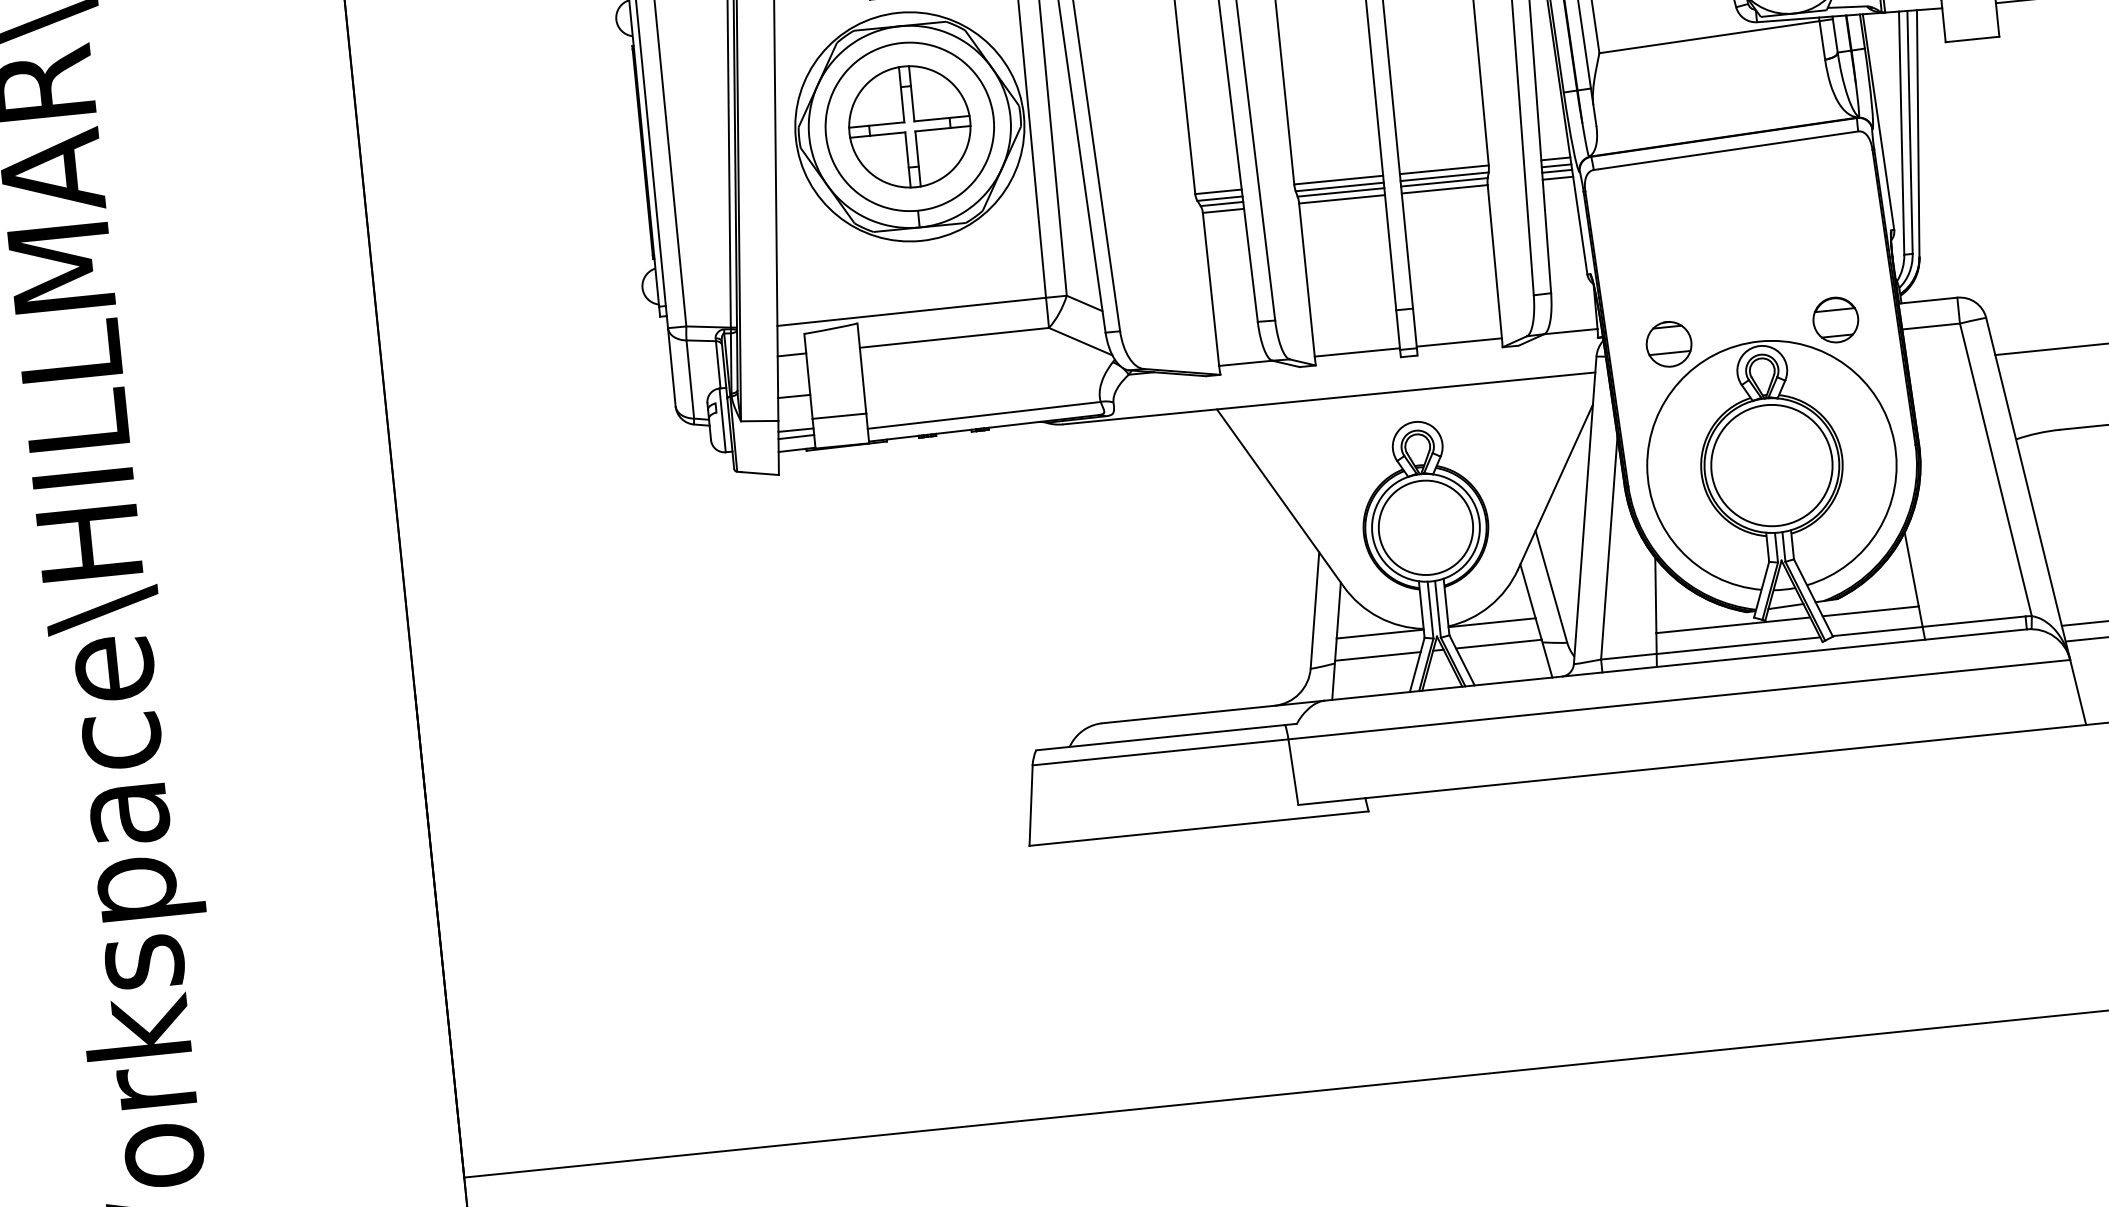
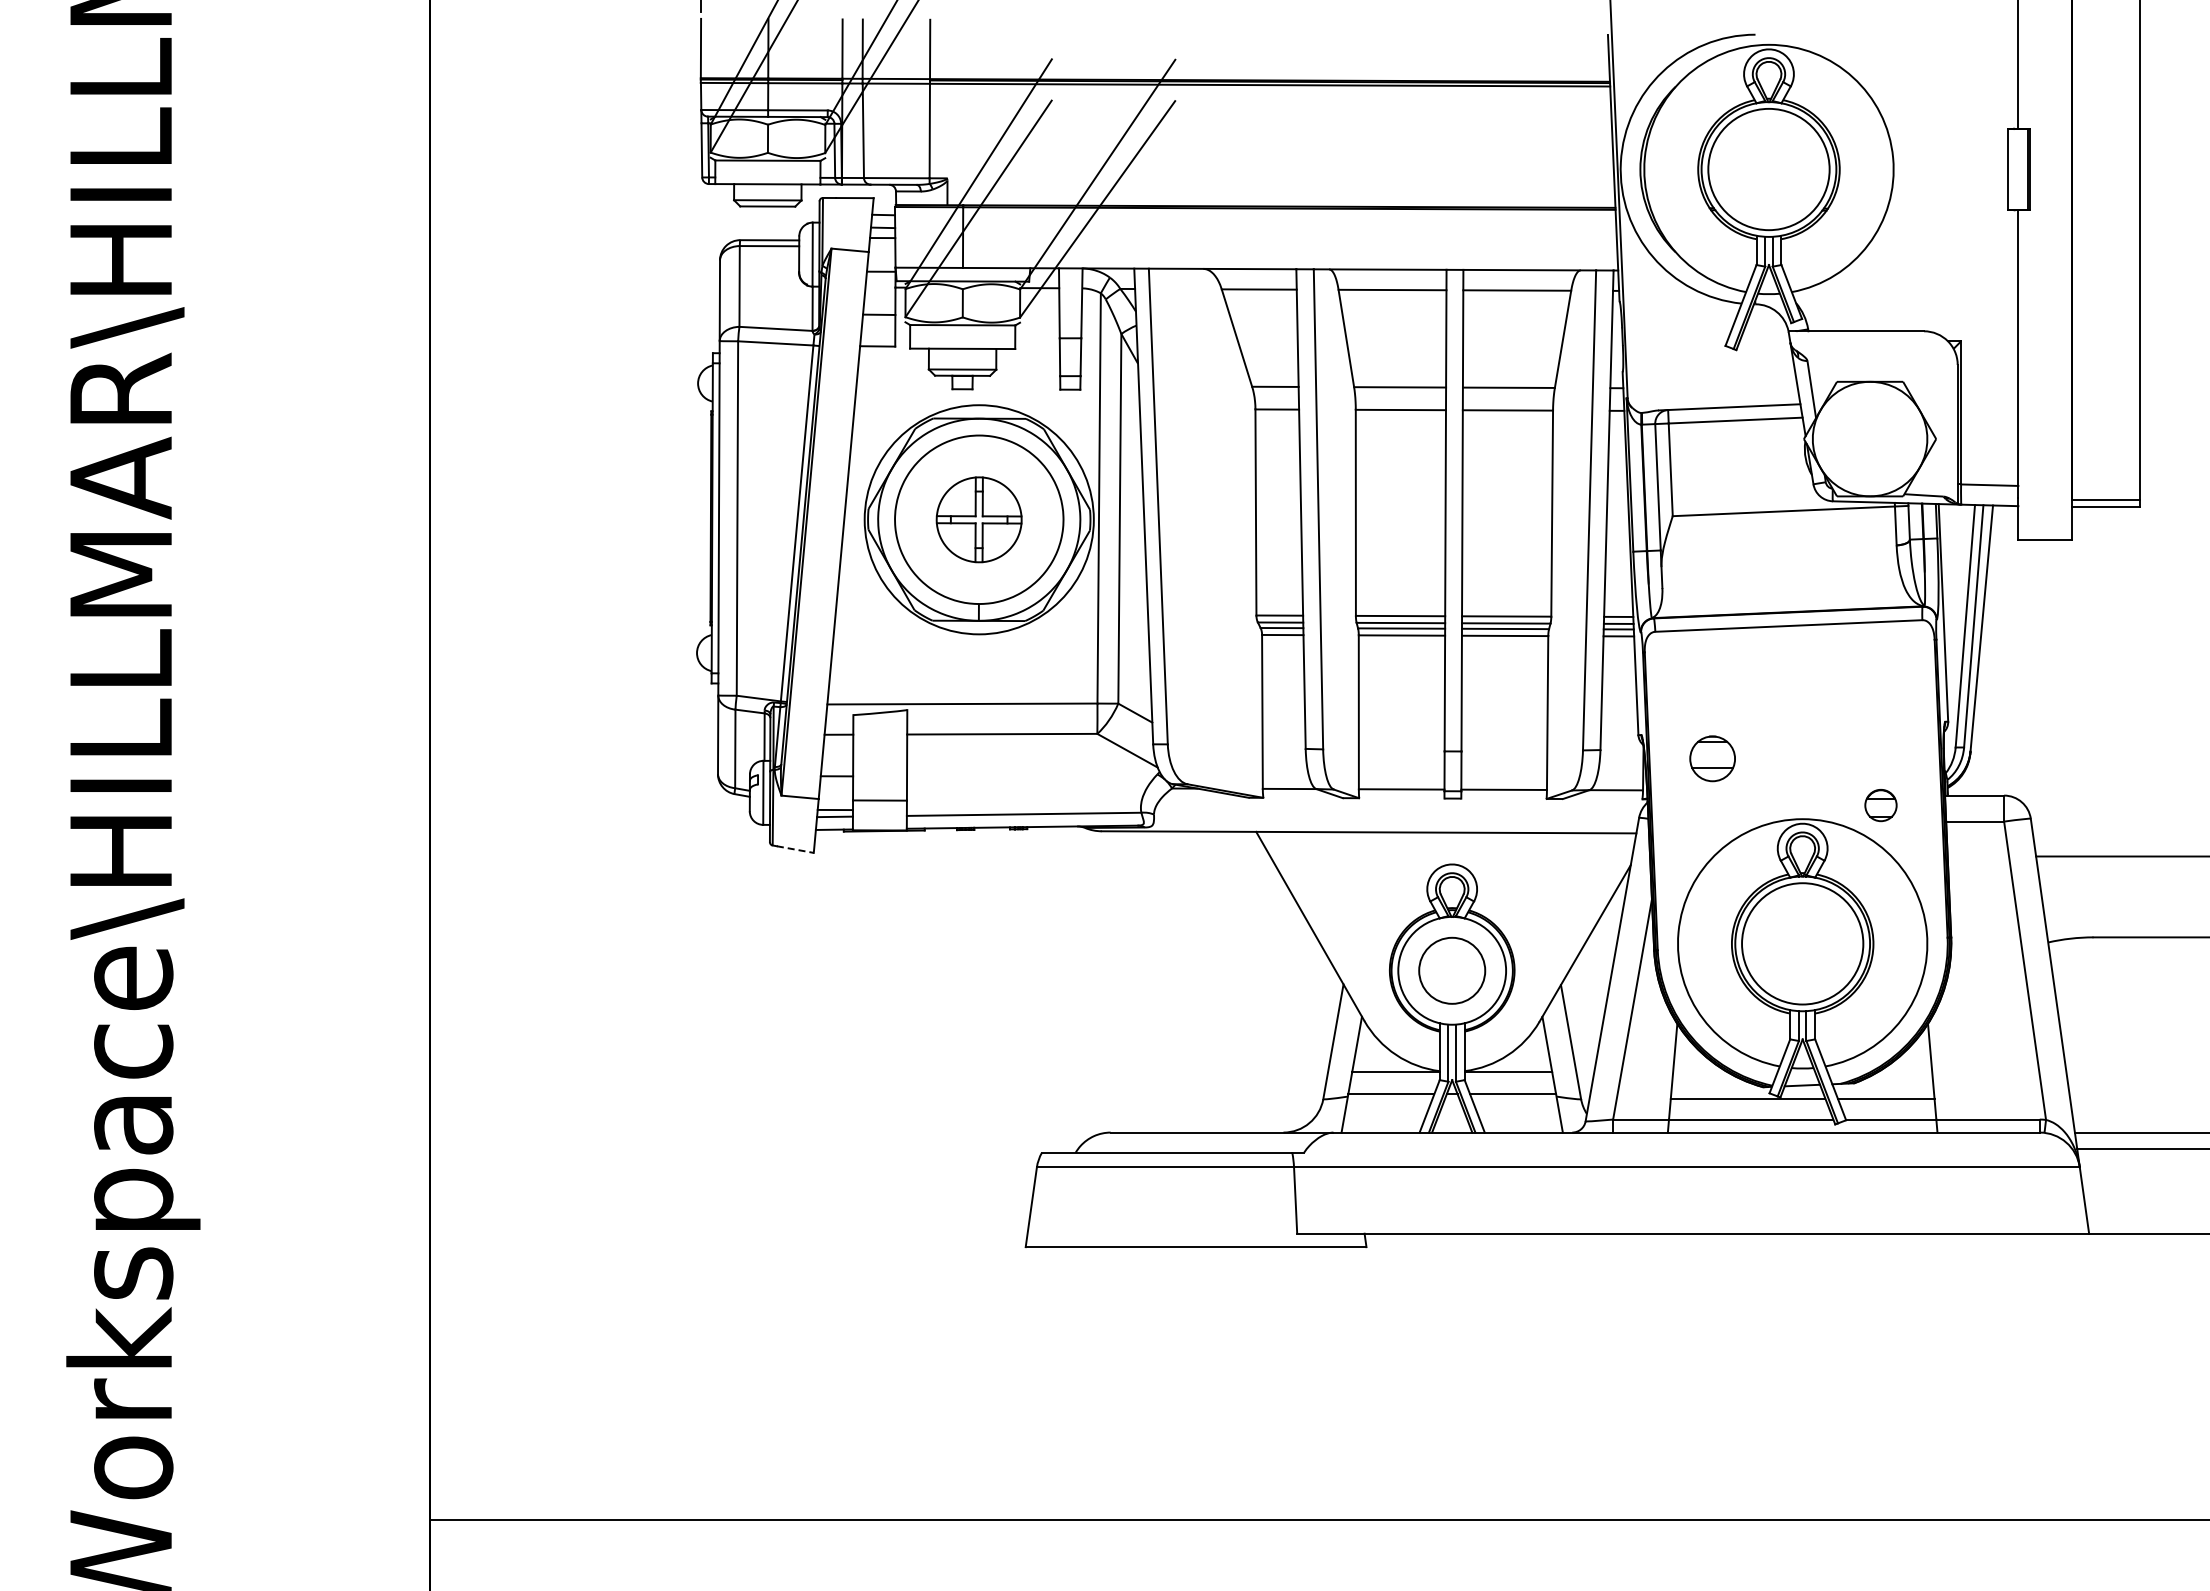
part: (909, 126) -> (978, 519), size x0.7
part: (1835, 320) -> (1880, 805), size x0.7
part: (1668, 344) -> (1712, 758), moved
line: (760, 473) -> (795, 849), solid -> dashed
circle: (1426, 527) -> (1452, 970), size x0.7

